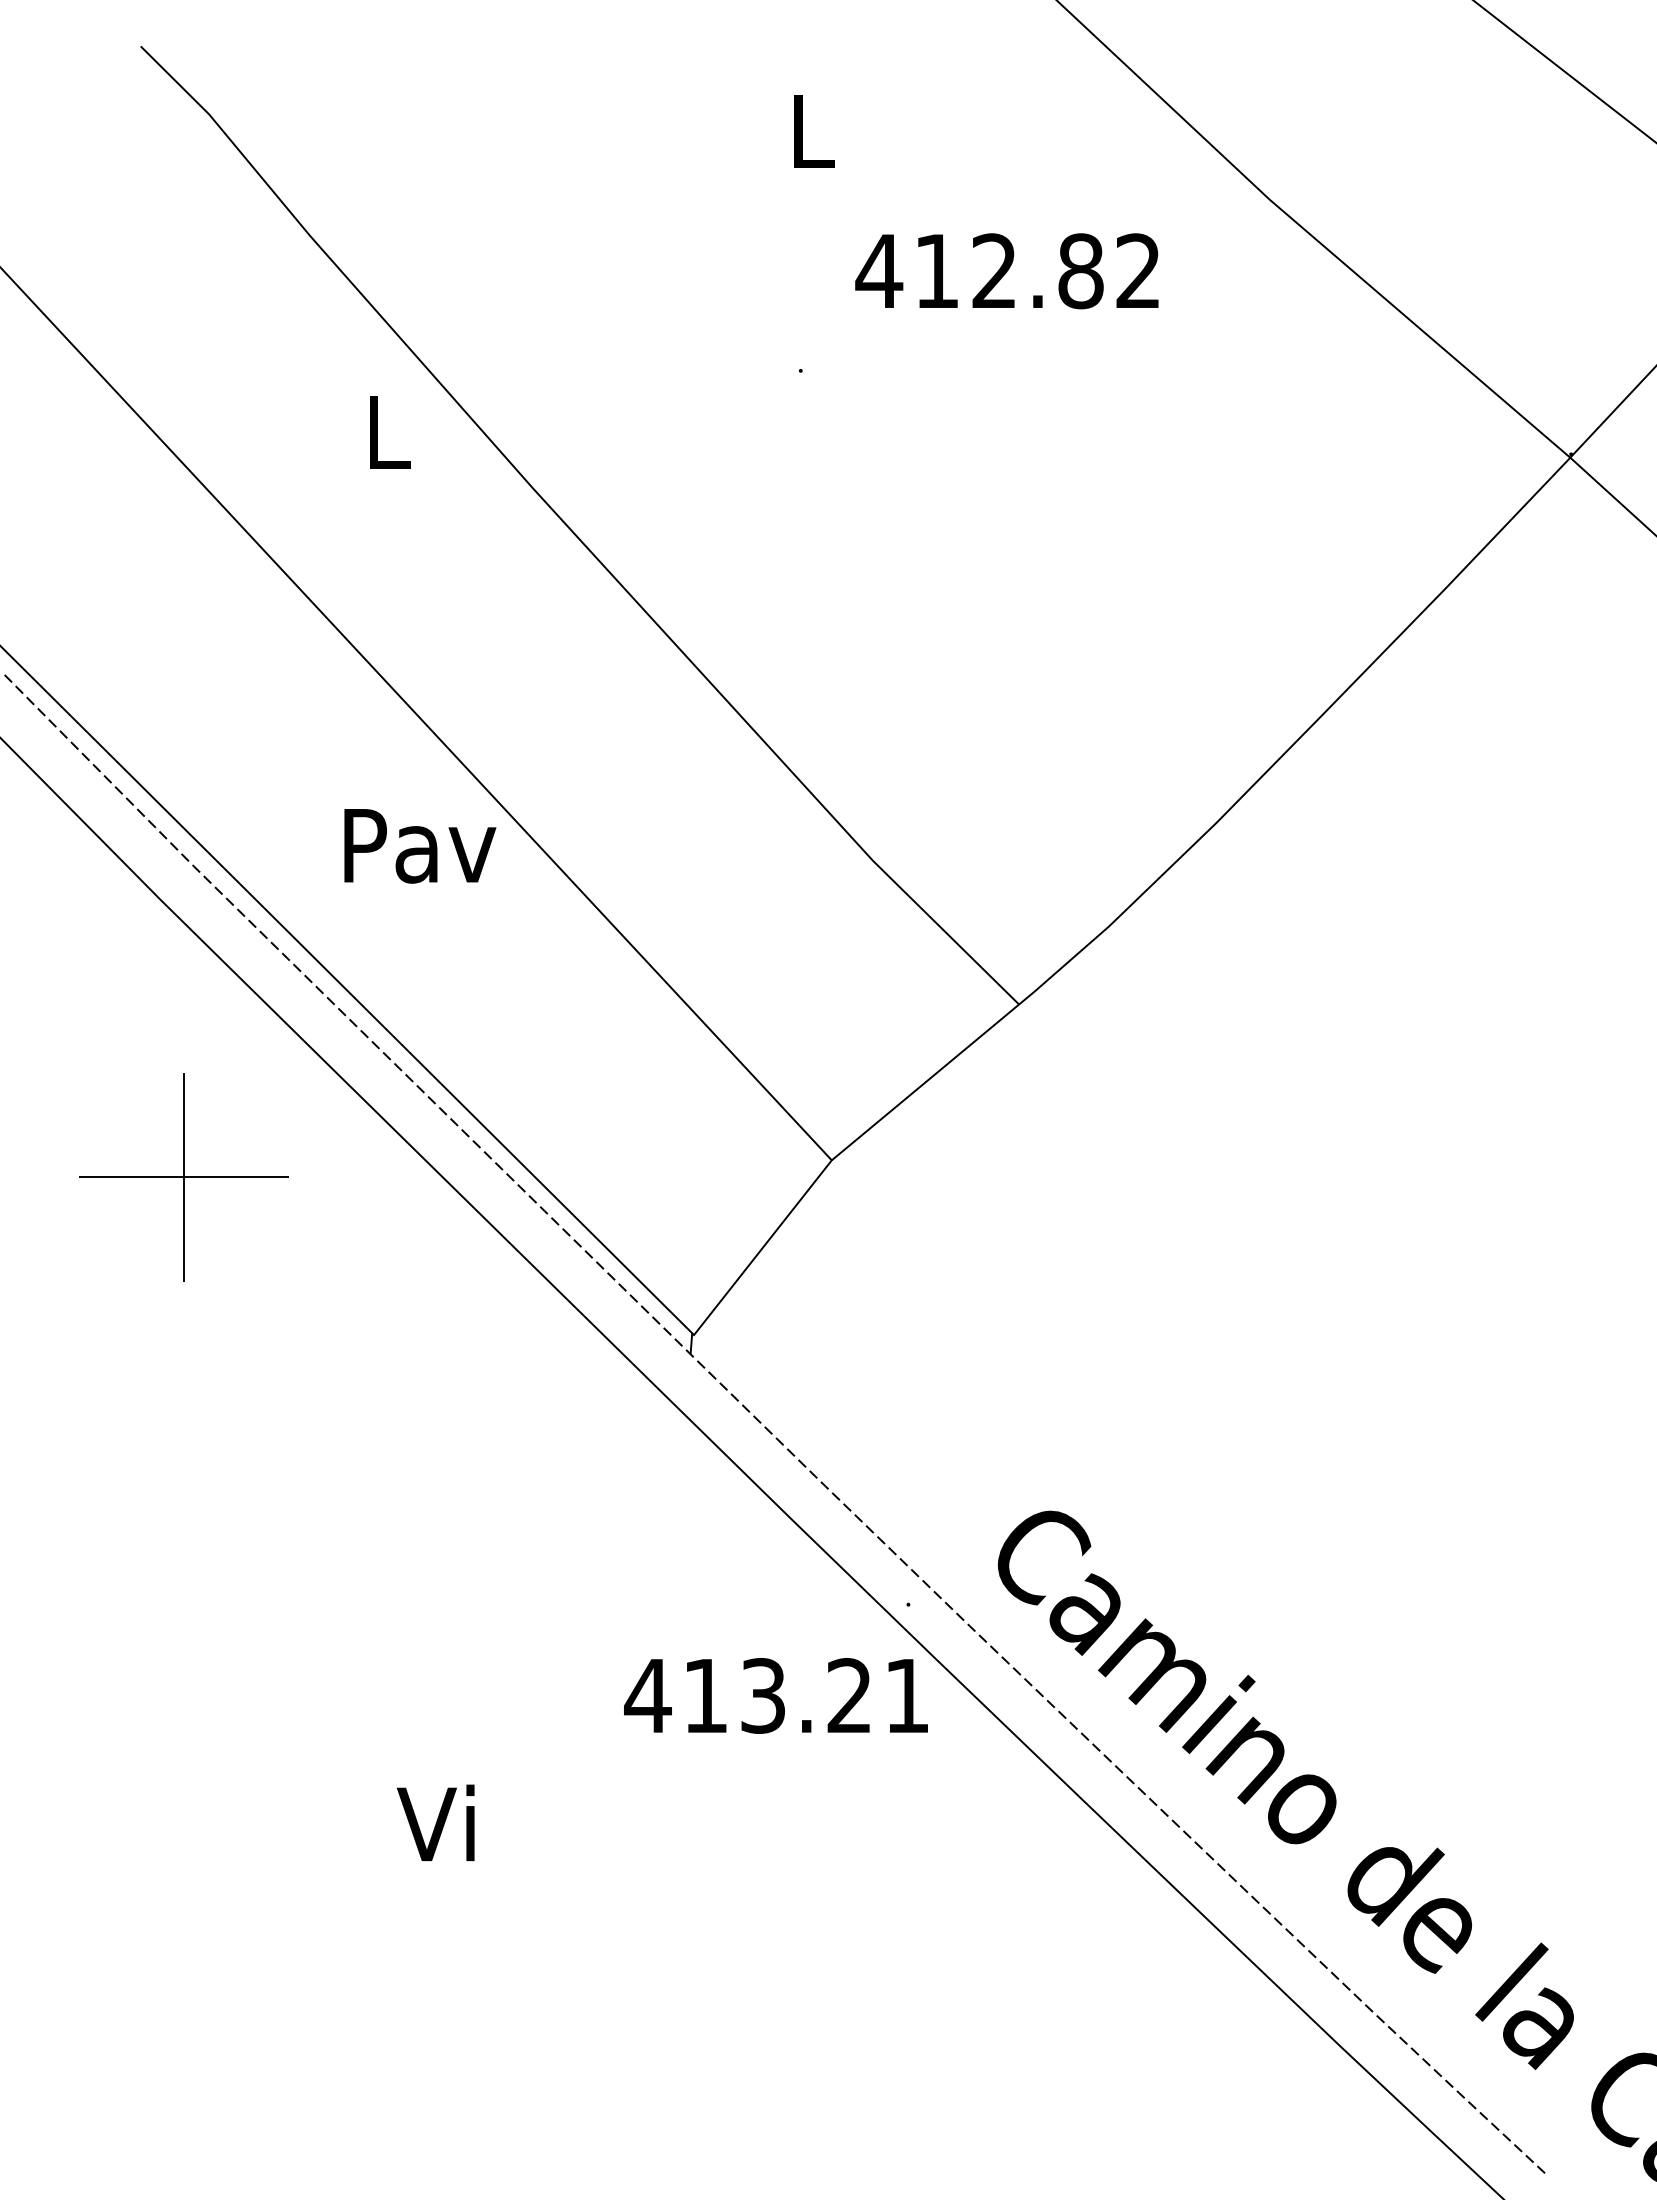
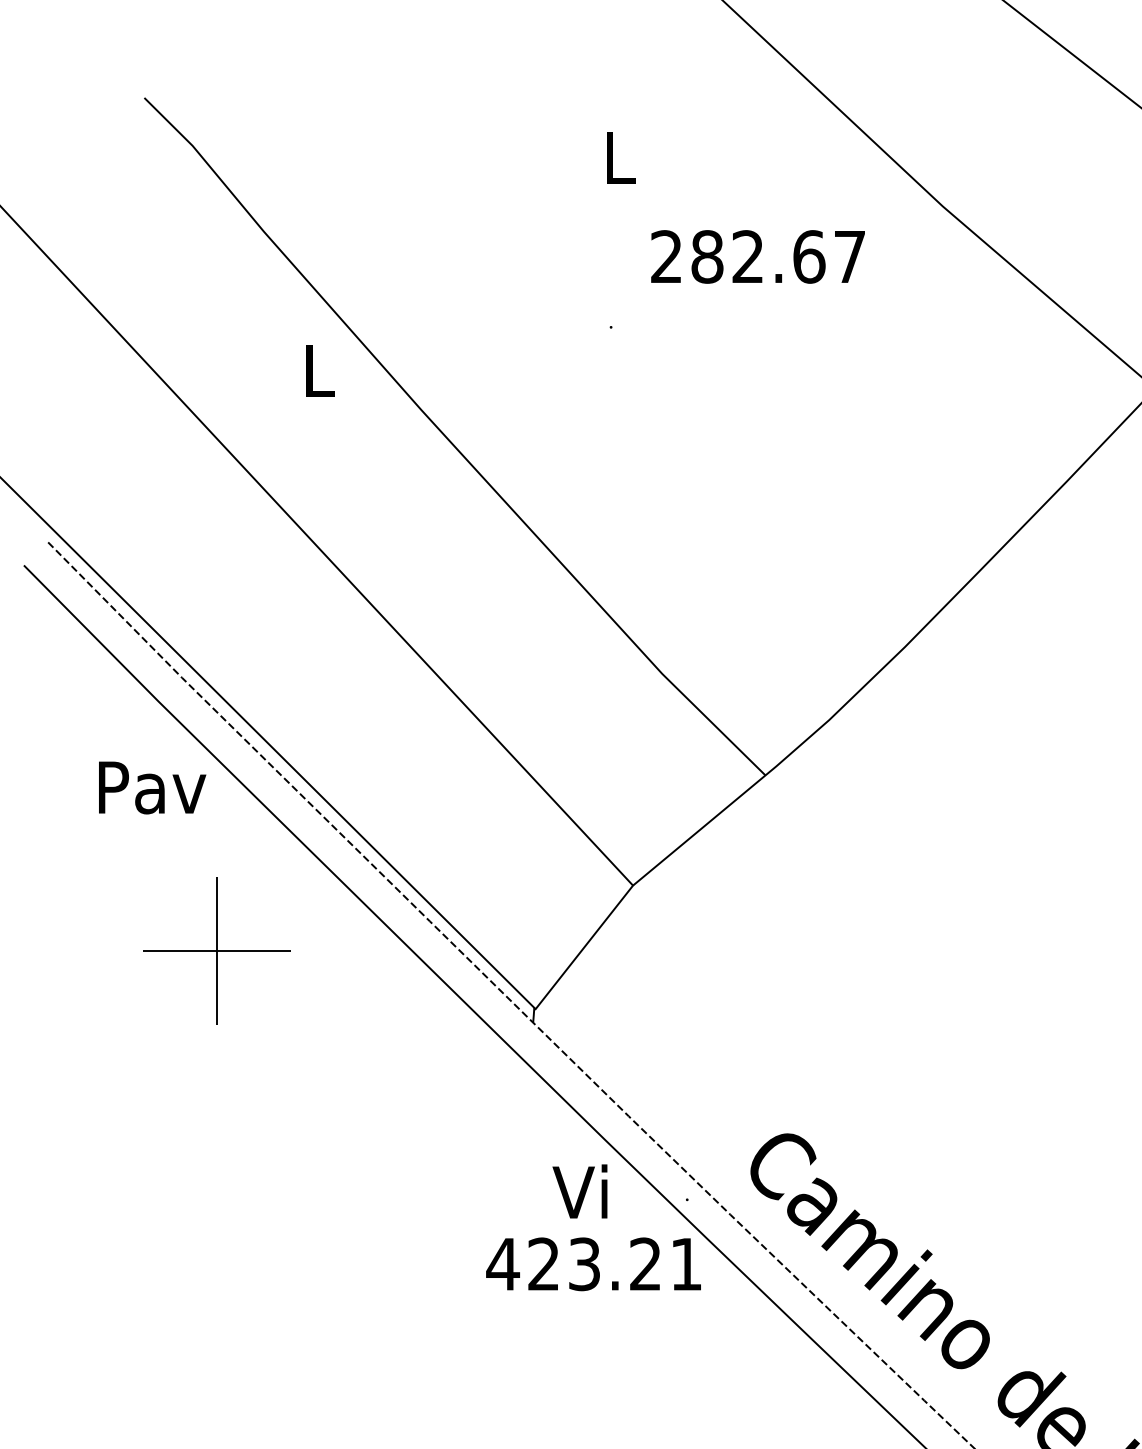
text: (1007, 271) -> (757, 257), 412.82 -> 282.67
text: (420, 846) -> (152, 788), moved
part: (183, 1177) -> (217, 950), moved
text: (704, 1695) -> (543, 1264), 413.21 -> 423.21
text: (435, 1822) -> (579, 1191), moved

